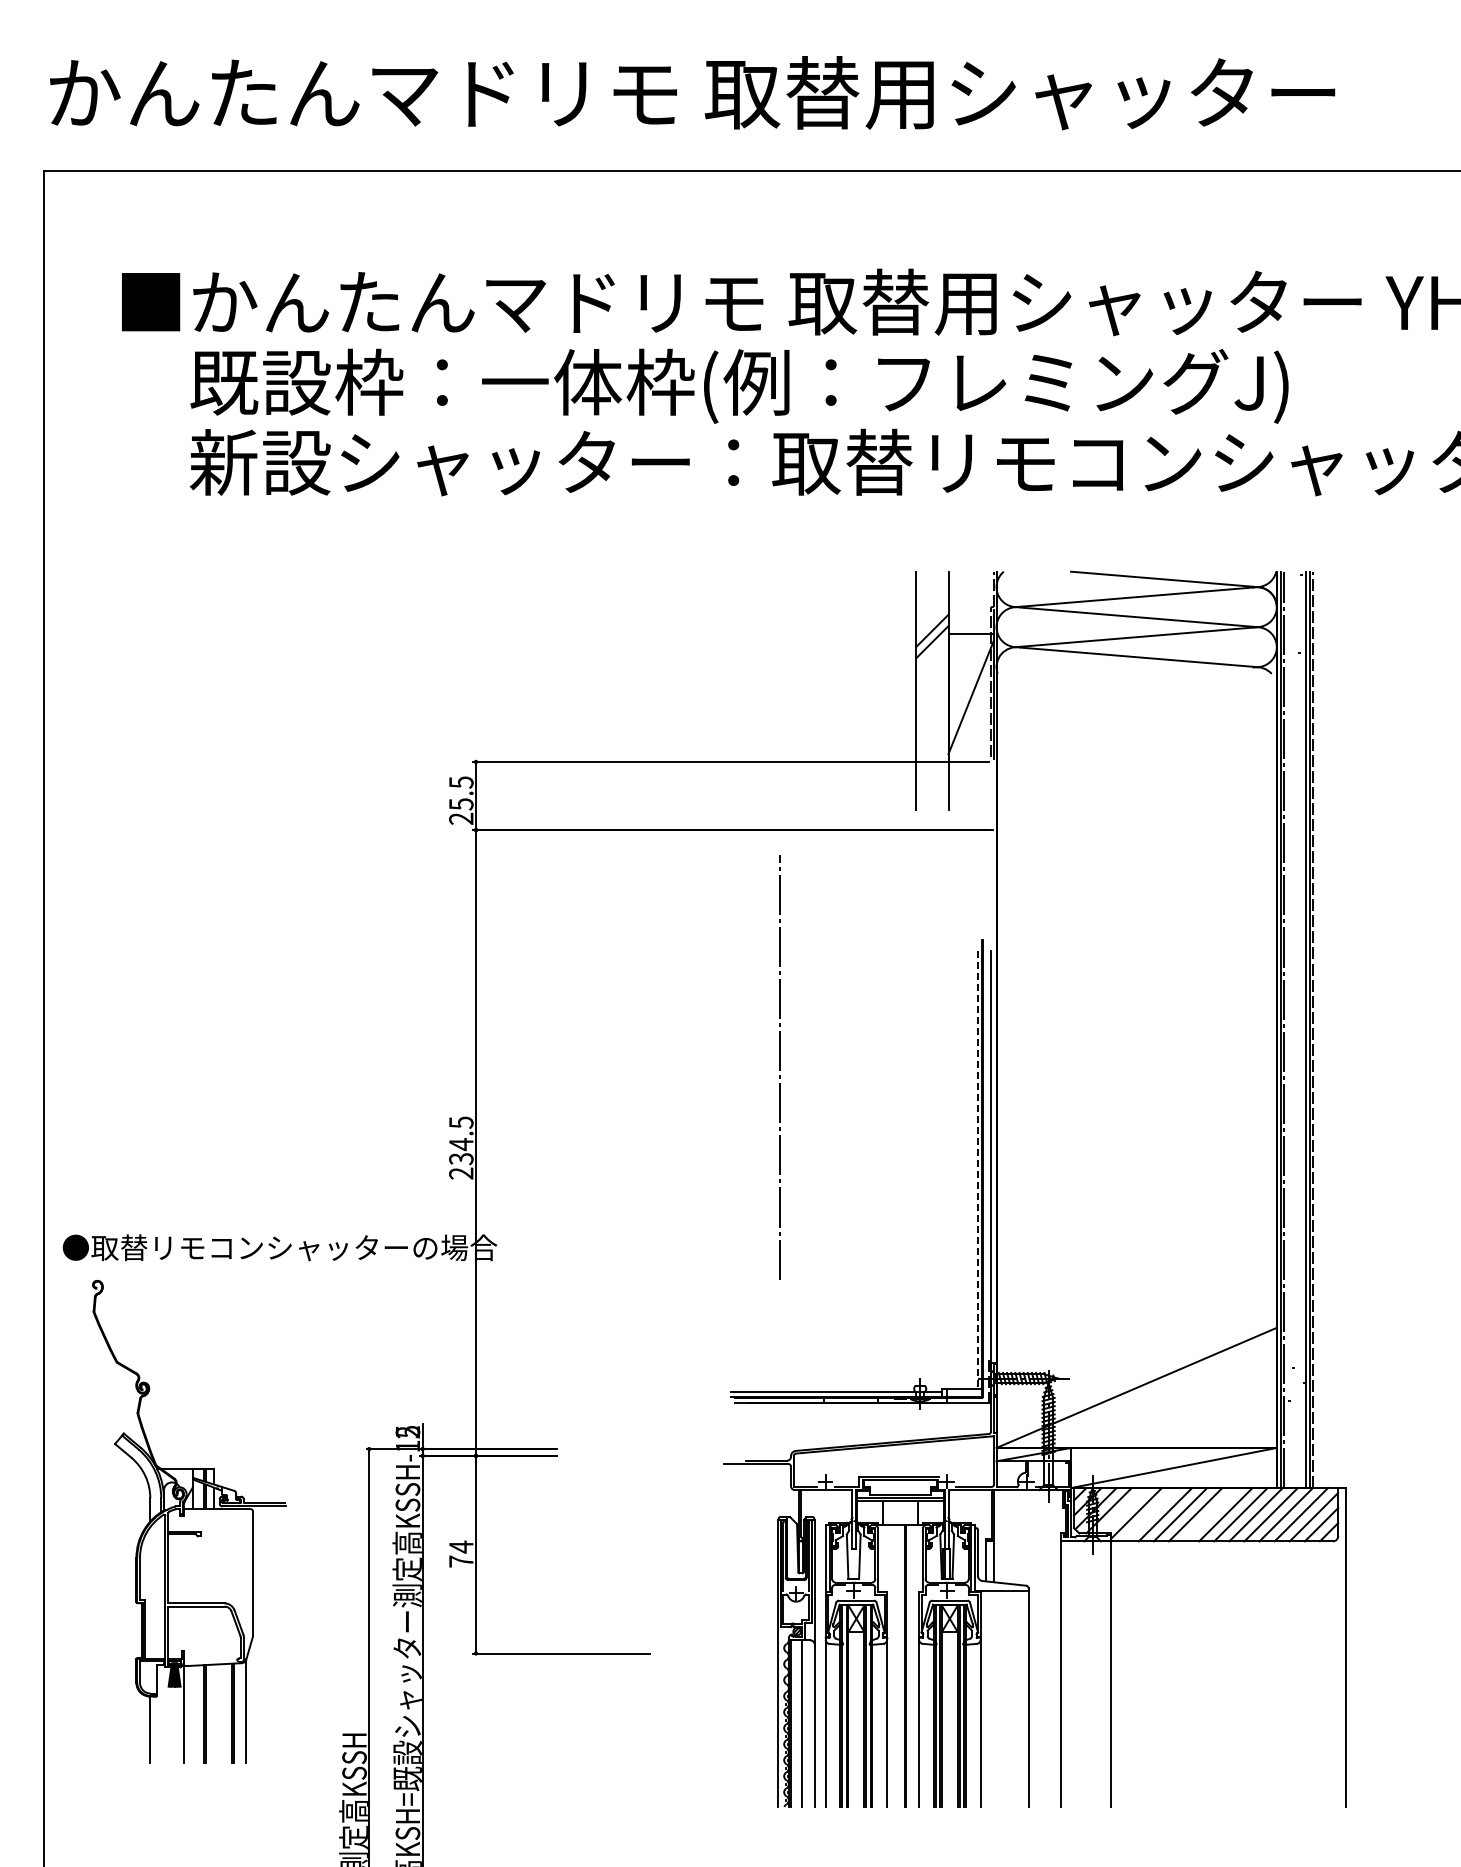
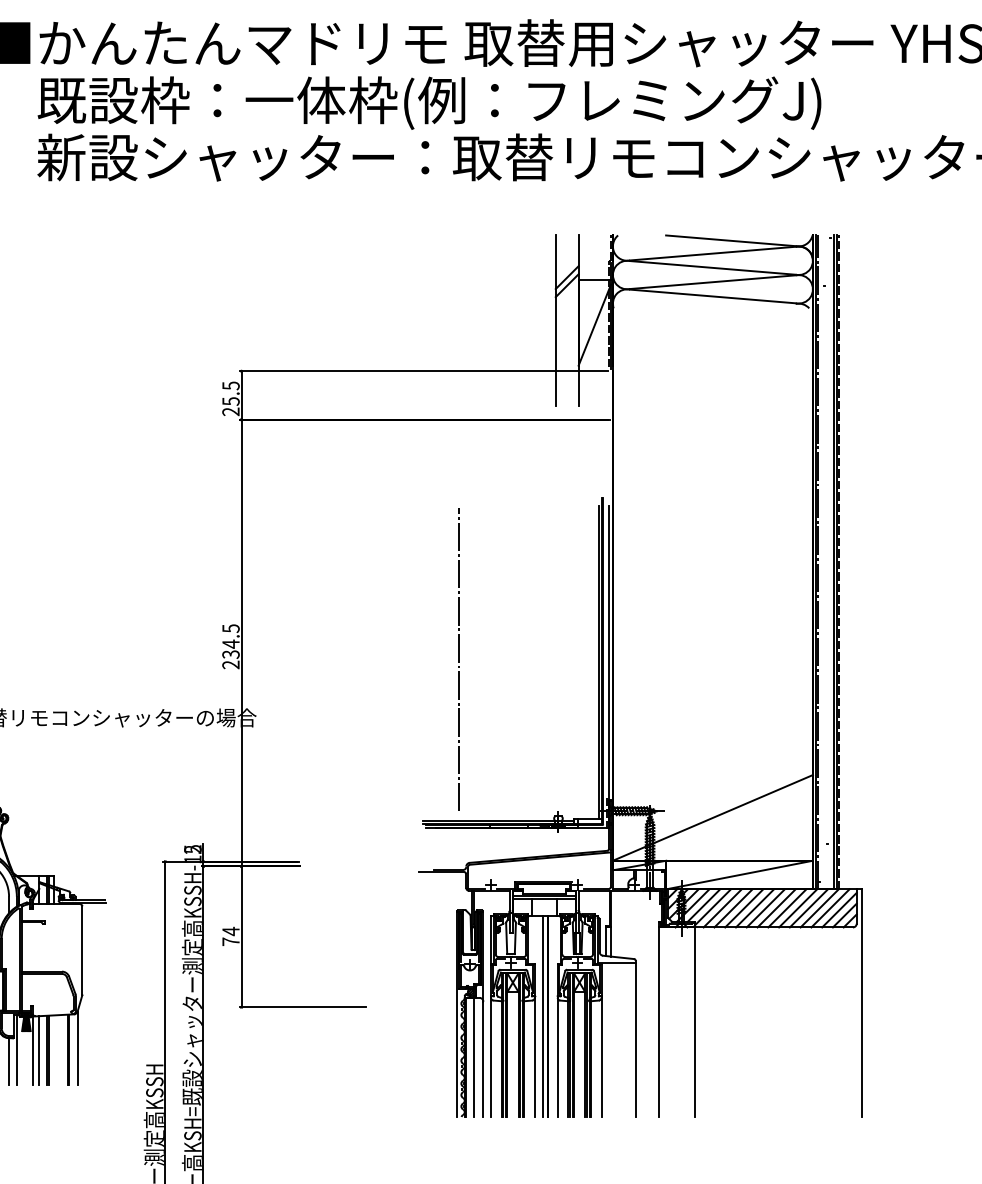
line: (779, 1067) -> (458, 659), moved
line: (977, 1170) -> (599, 662), dashed -> solid
line: (1123, 1510) -> (703, 905), added
line: (1150, 1514) -> (722, 908), added
line: (1210, 1514) -> (765, 908), added
line: (898, 1665) -> (542, 1015), added
line: (161, 1713) -> (17, 1050), added
line: (192, 1713) -> (39, 1050), added

